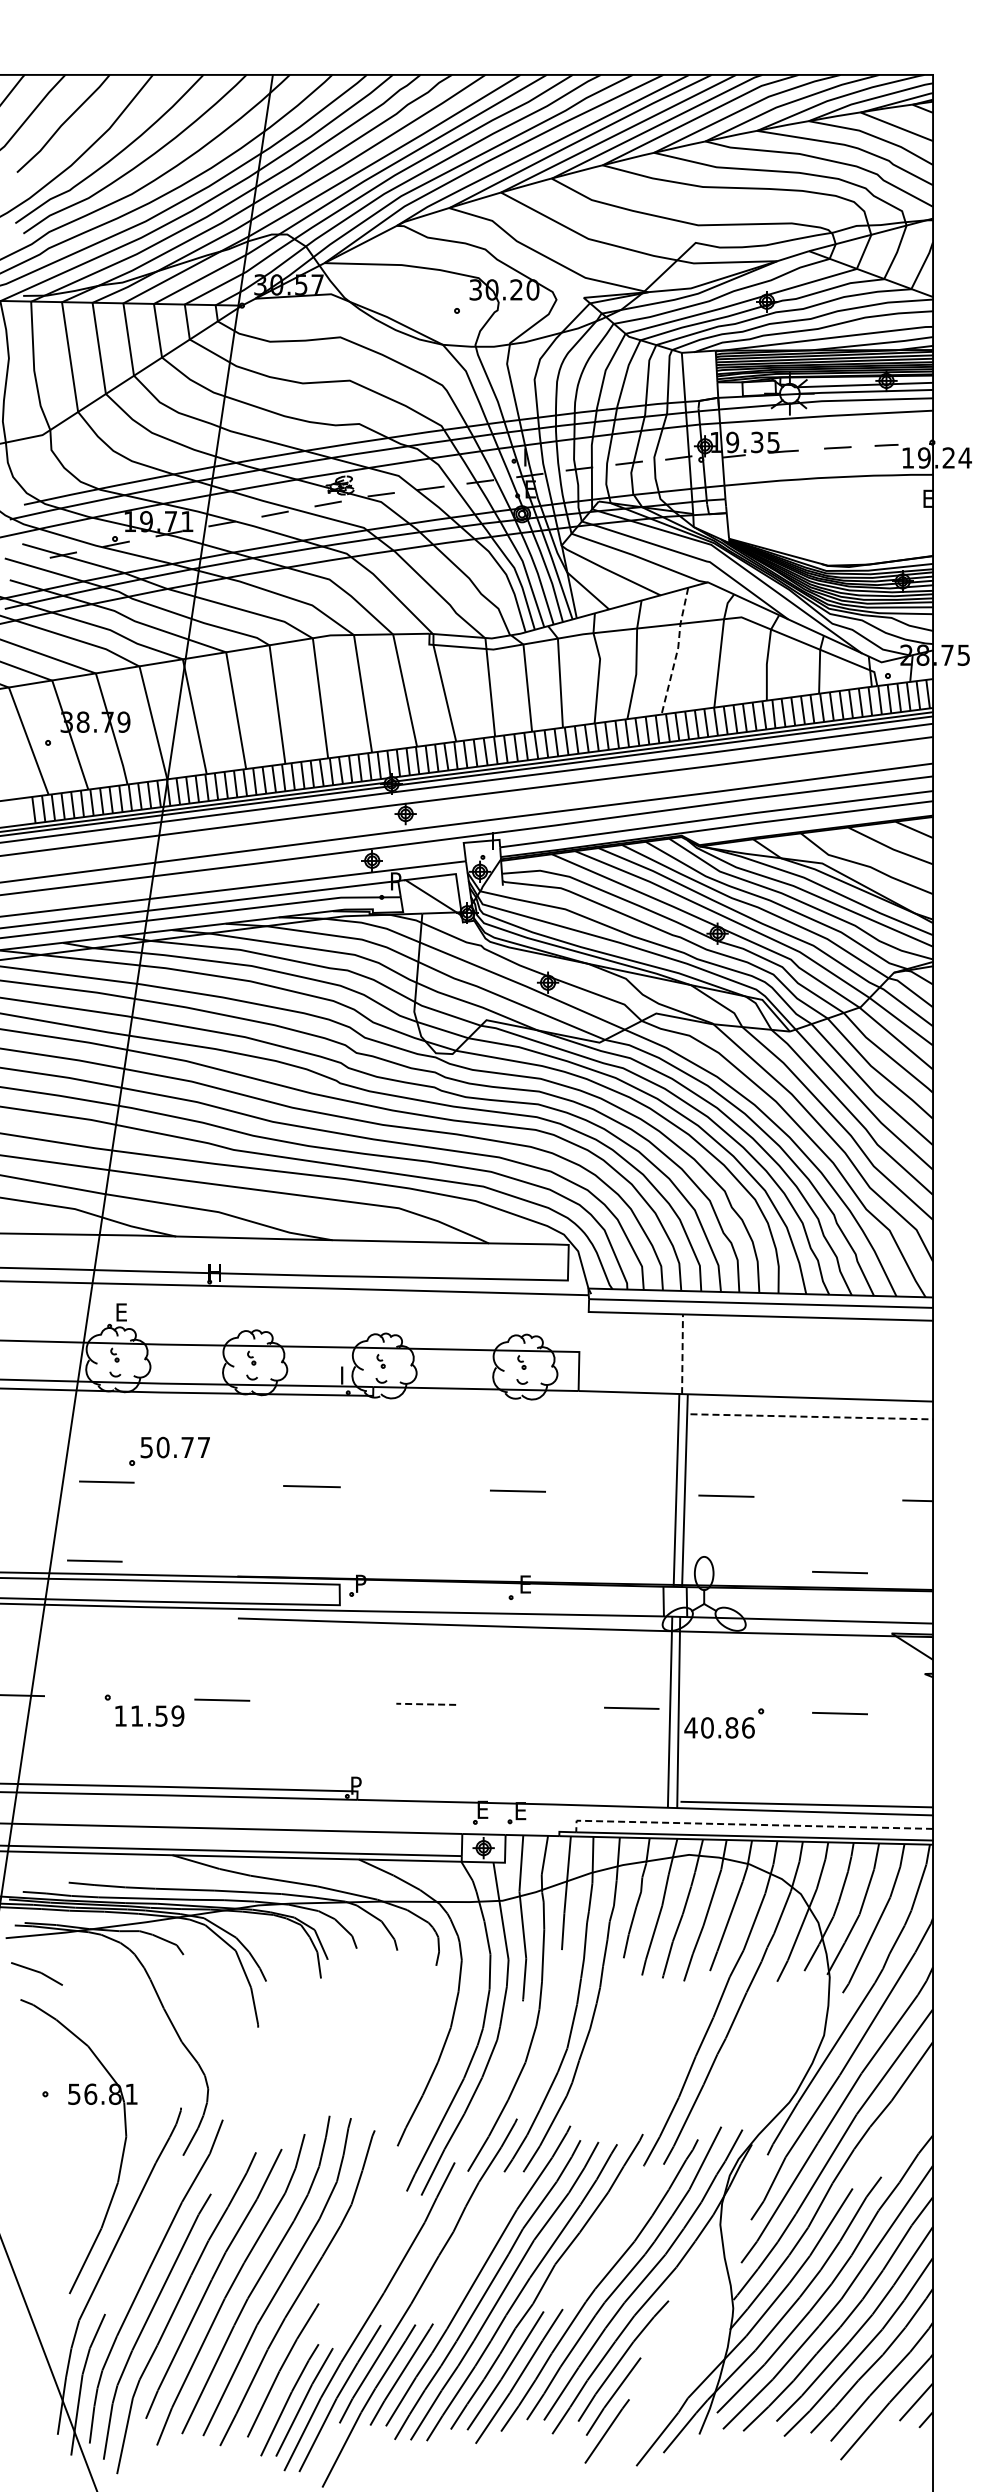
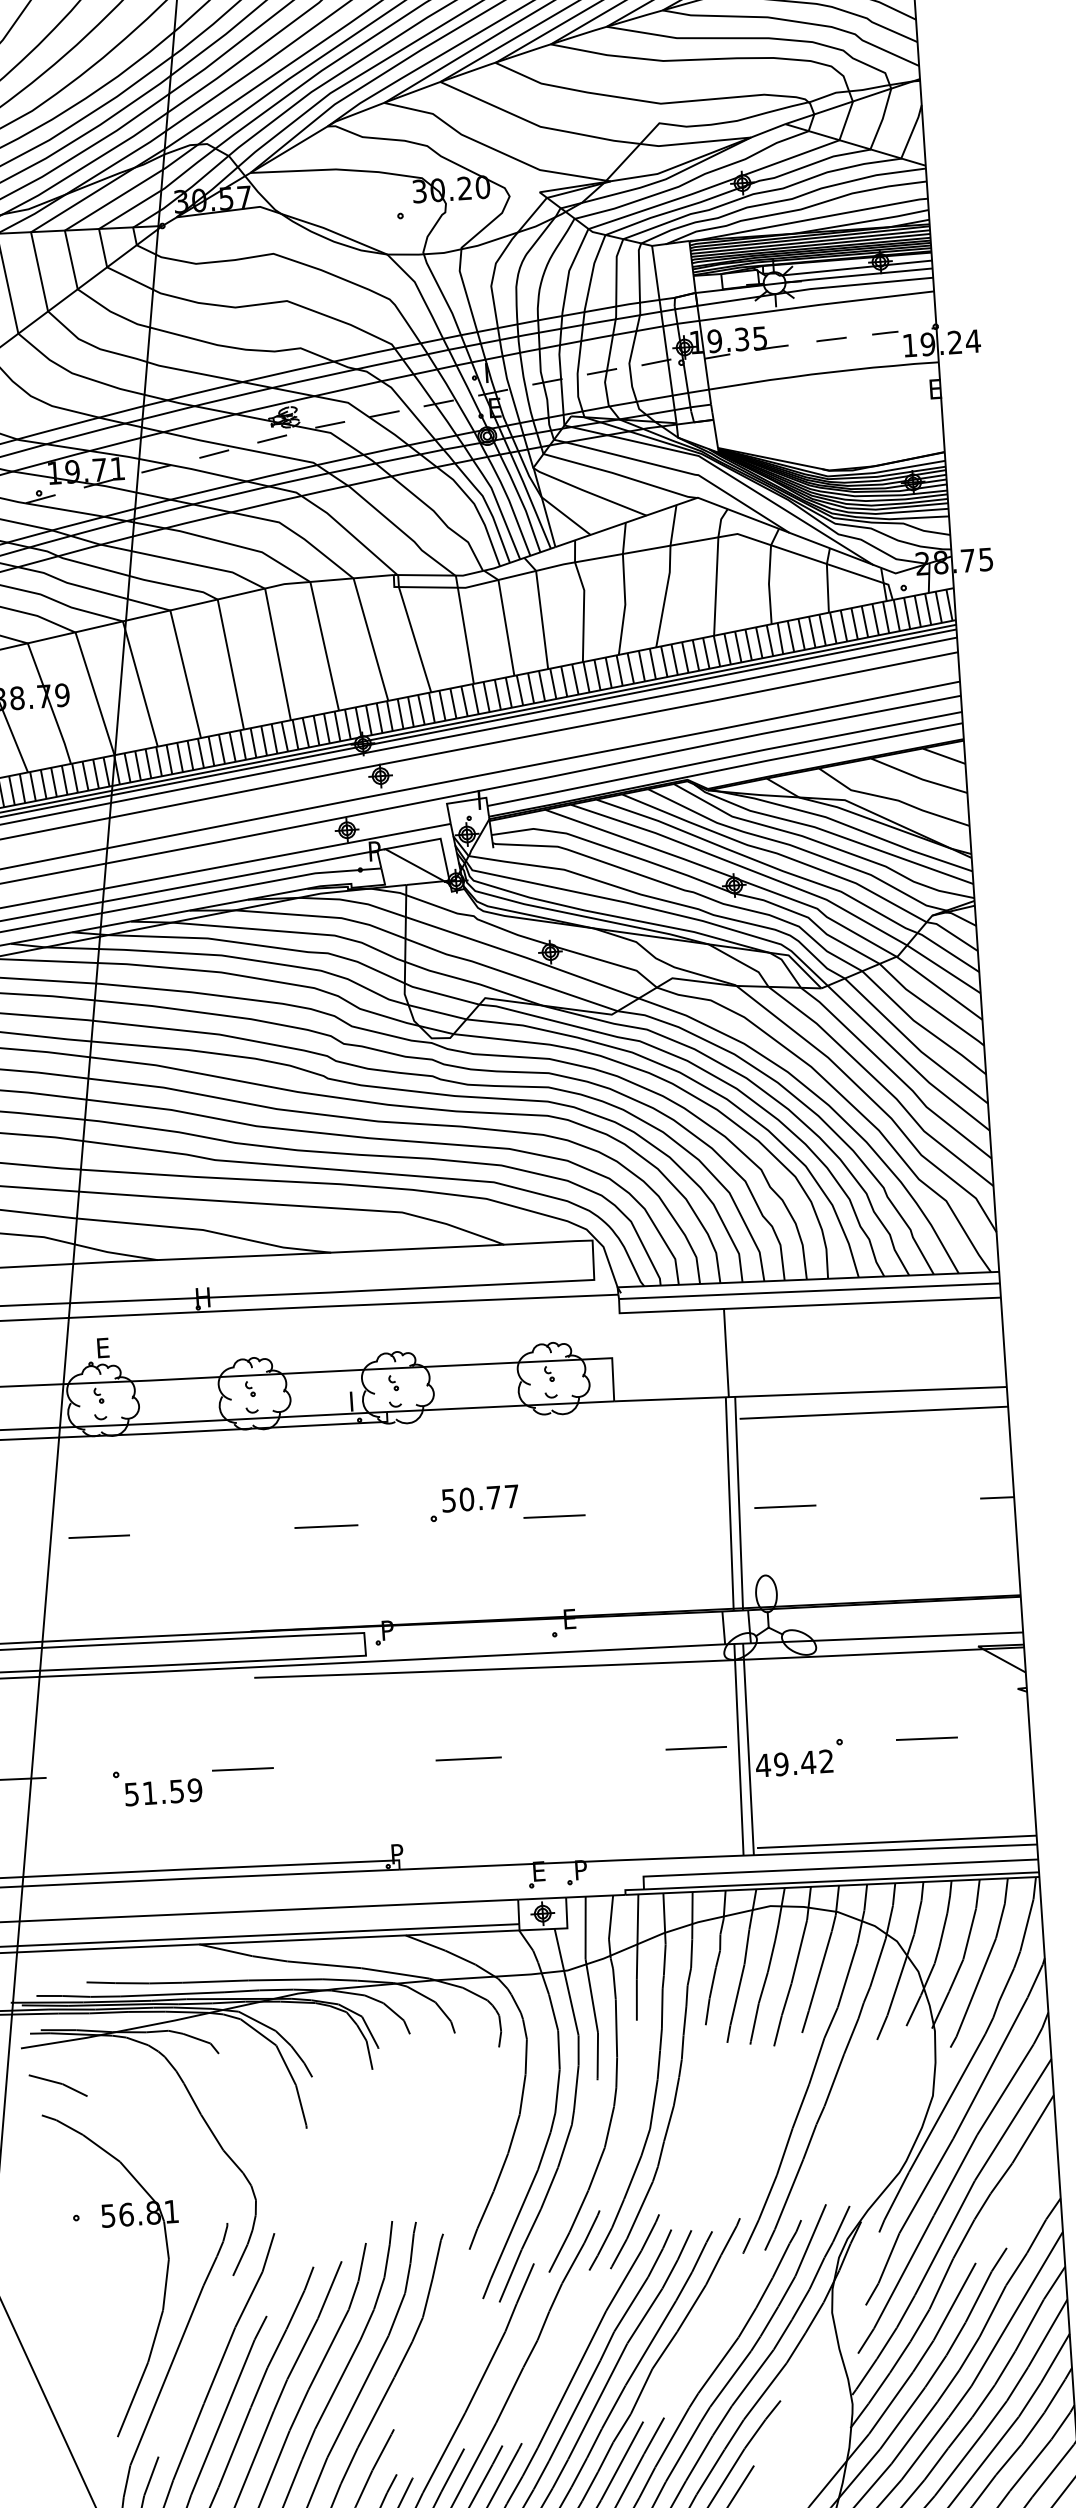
line: (677, 650) -> (669, 575), dashed -> solid
line: (682, 1354) -> (726, 1353), dashed -> solid
line: (812, 1416) -> (874, 1412), dashed -> solid
part: (169, 1450) -> (474, 1502), moved
line: (94, 1560) -> (91, 1624), removed
line: (839, 1572) -> (916, 1582), removed
line: (426, 1704) -> (469, 1759), dashed -> solid
text: (120, 1715) -> (131, 1793), 11.59 -> 51.59
text: (727, 1727) -> (803, 1762), 40.86 -> 49.42
text: (522, 1811) -> (583, 1870), E -> P
line: (748, 1824) -> (833, 1868), dashed -> solid

